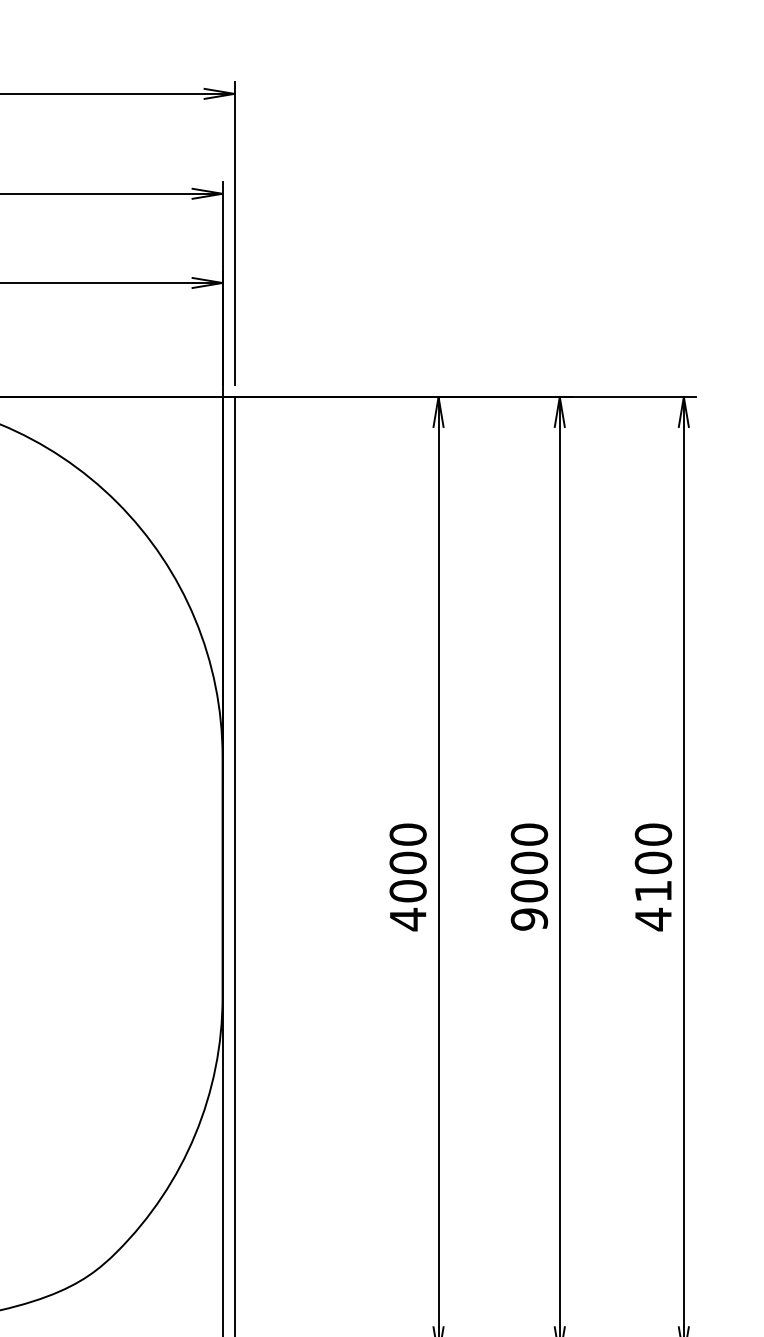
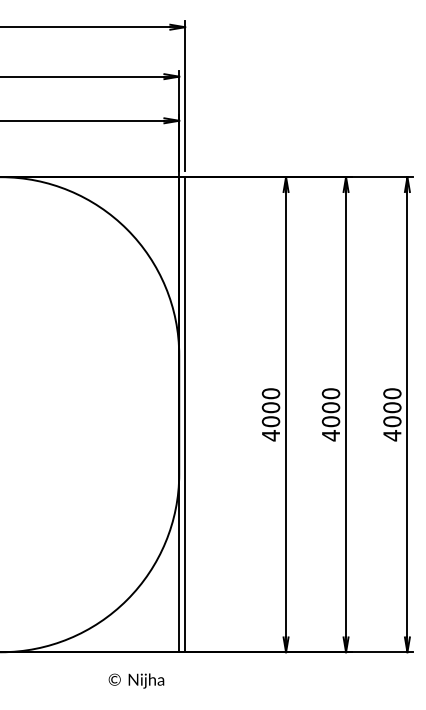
text: (653, 890) -> (392, 421), 4100 -> 4000
text: (528, 919) -> (330, 435), 9000 -> 4000

